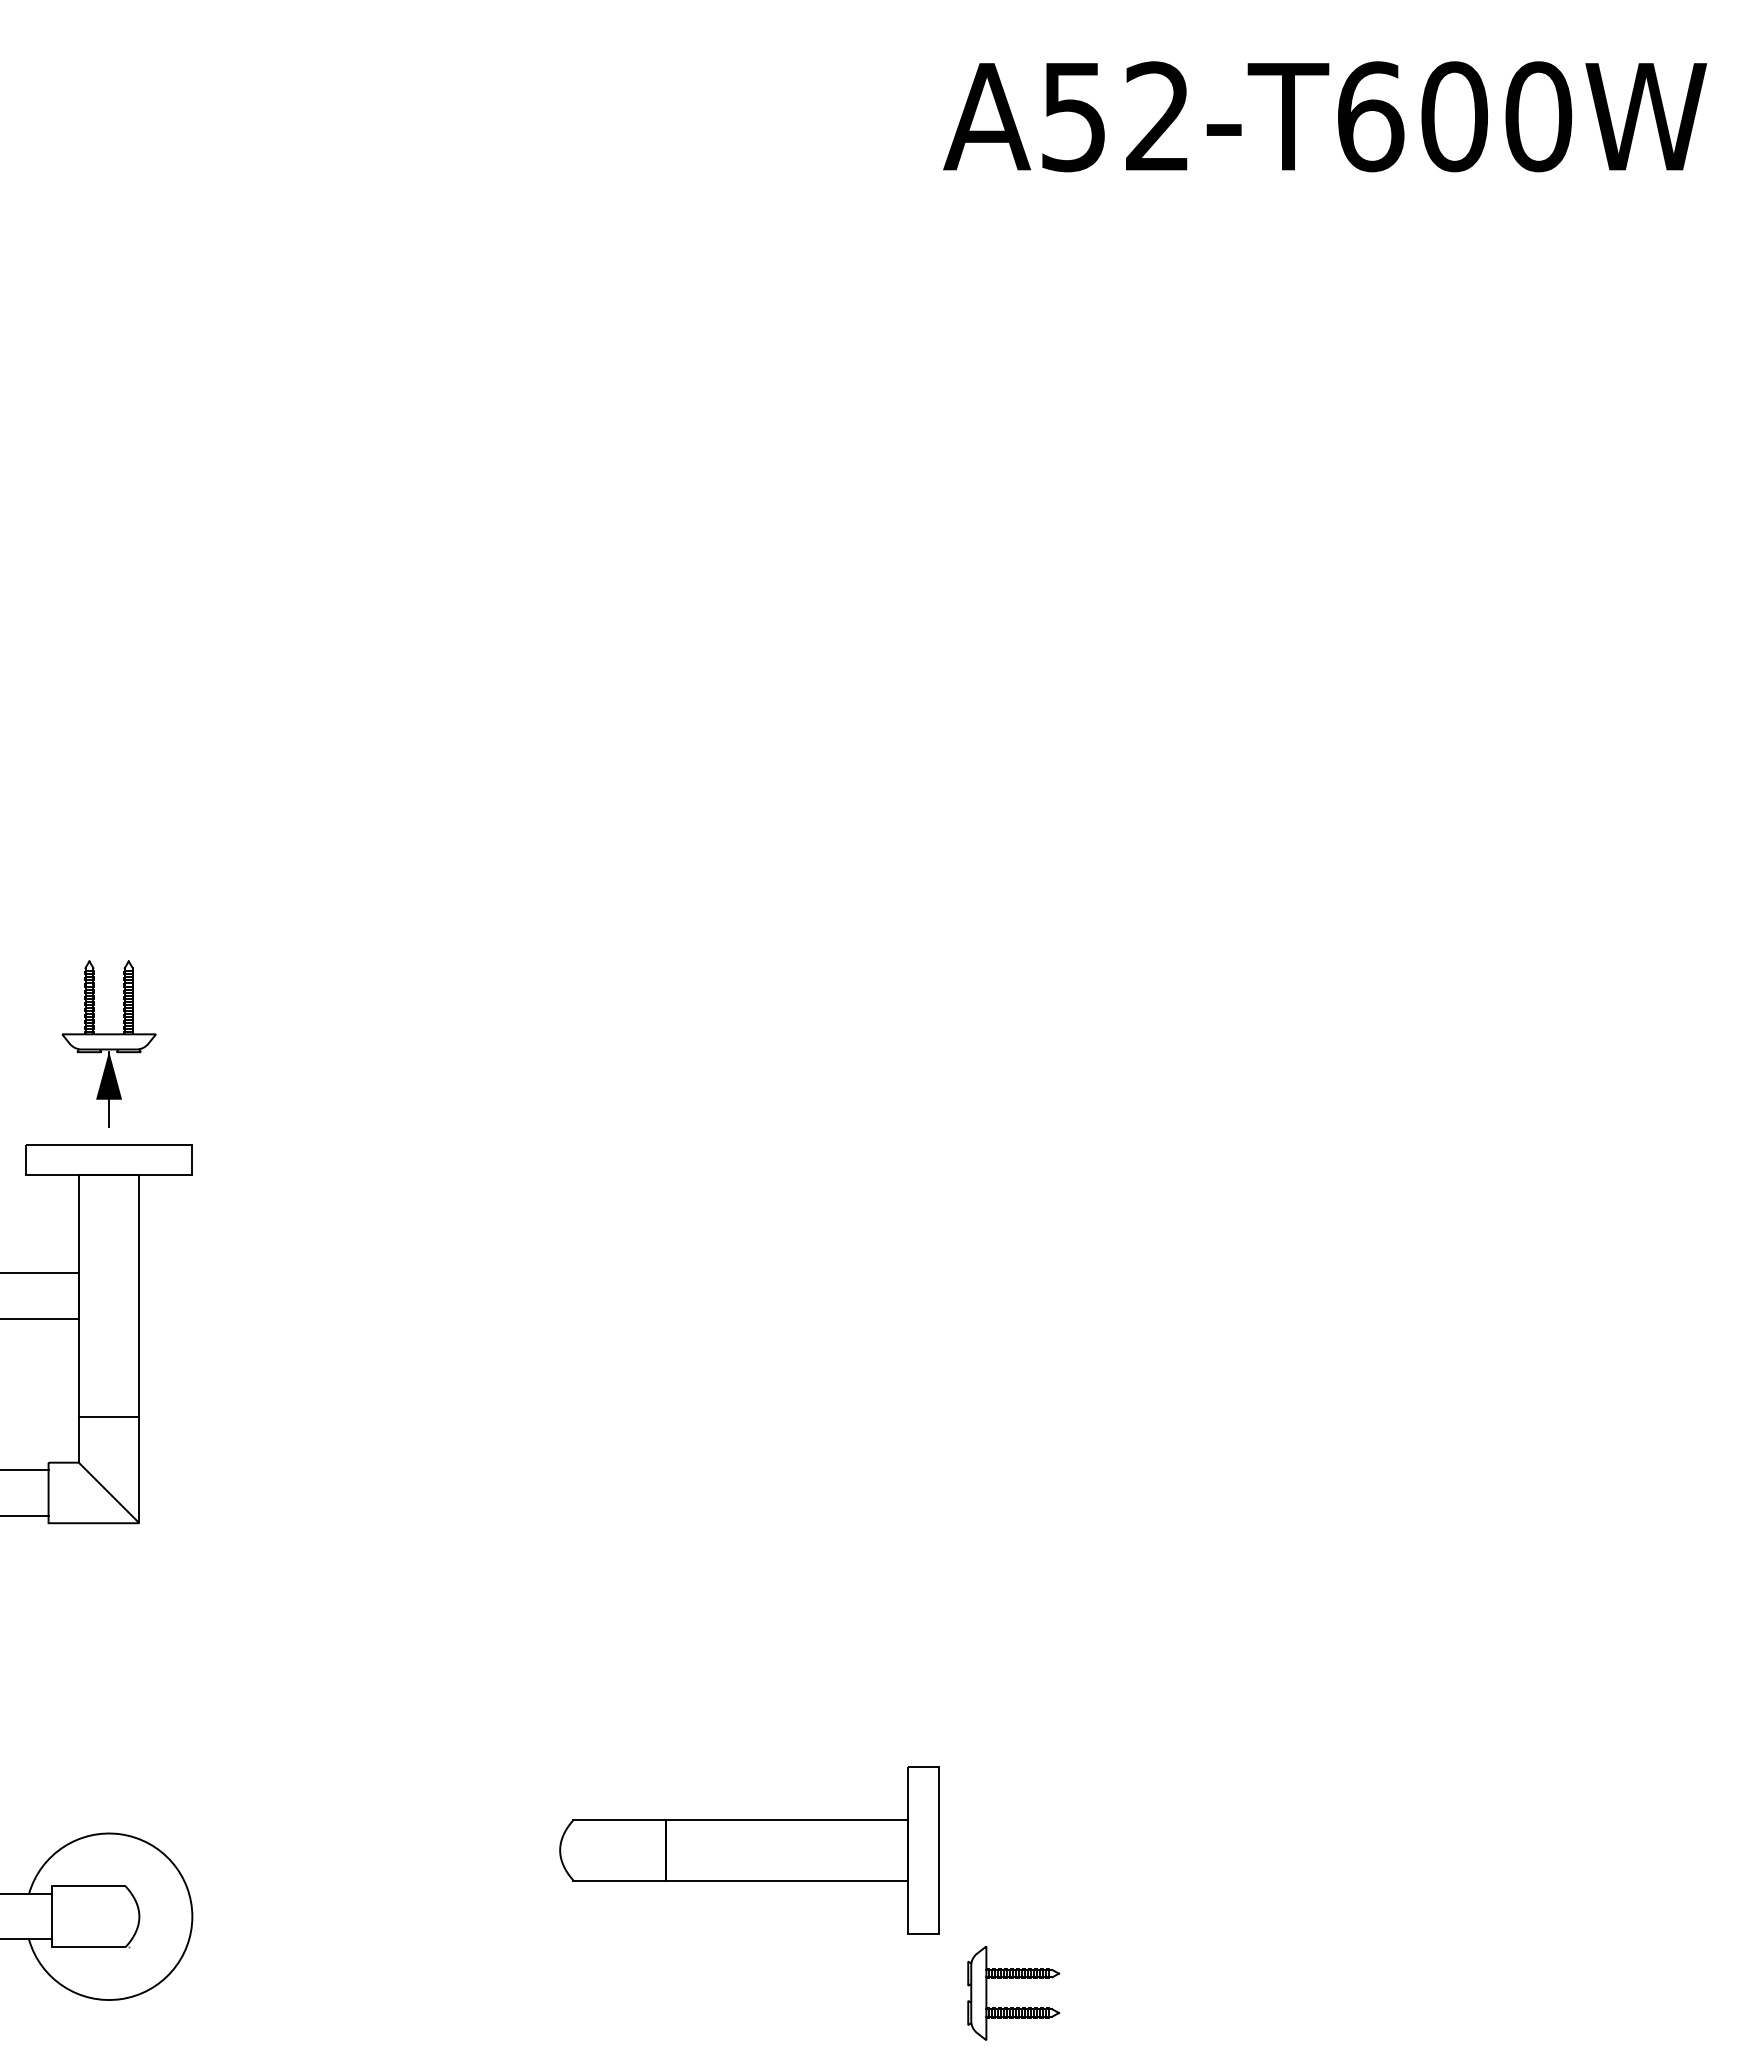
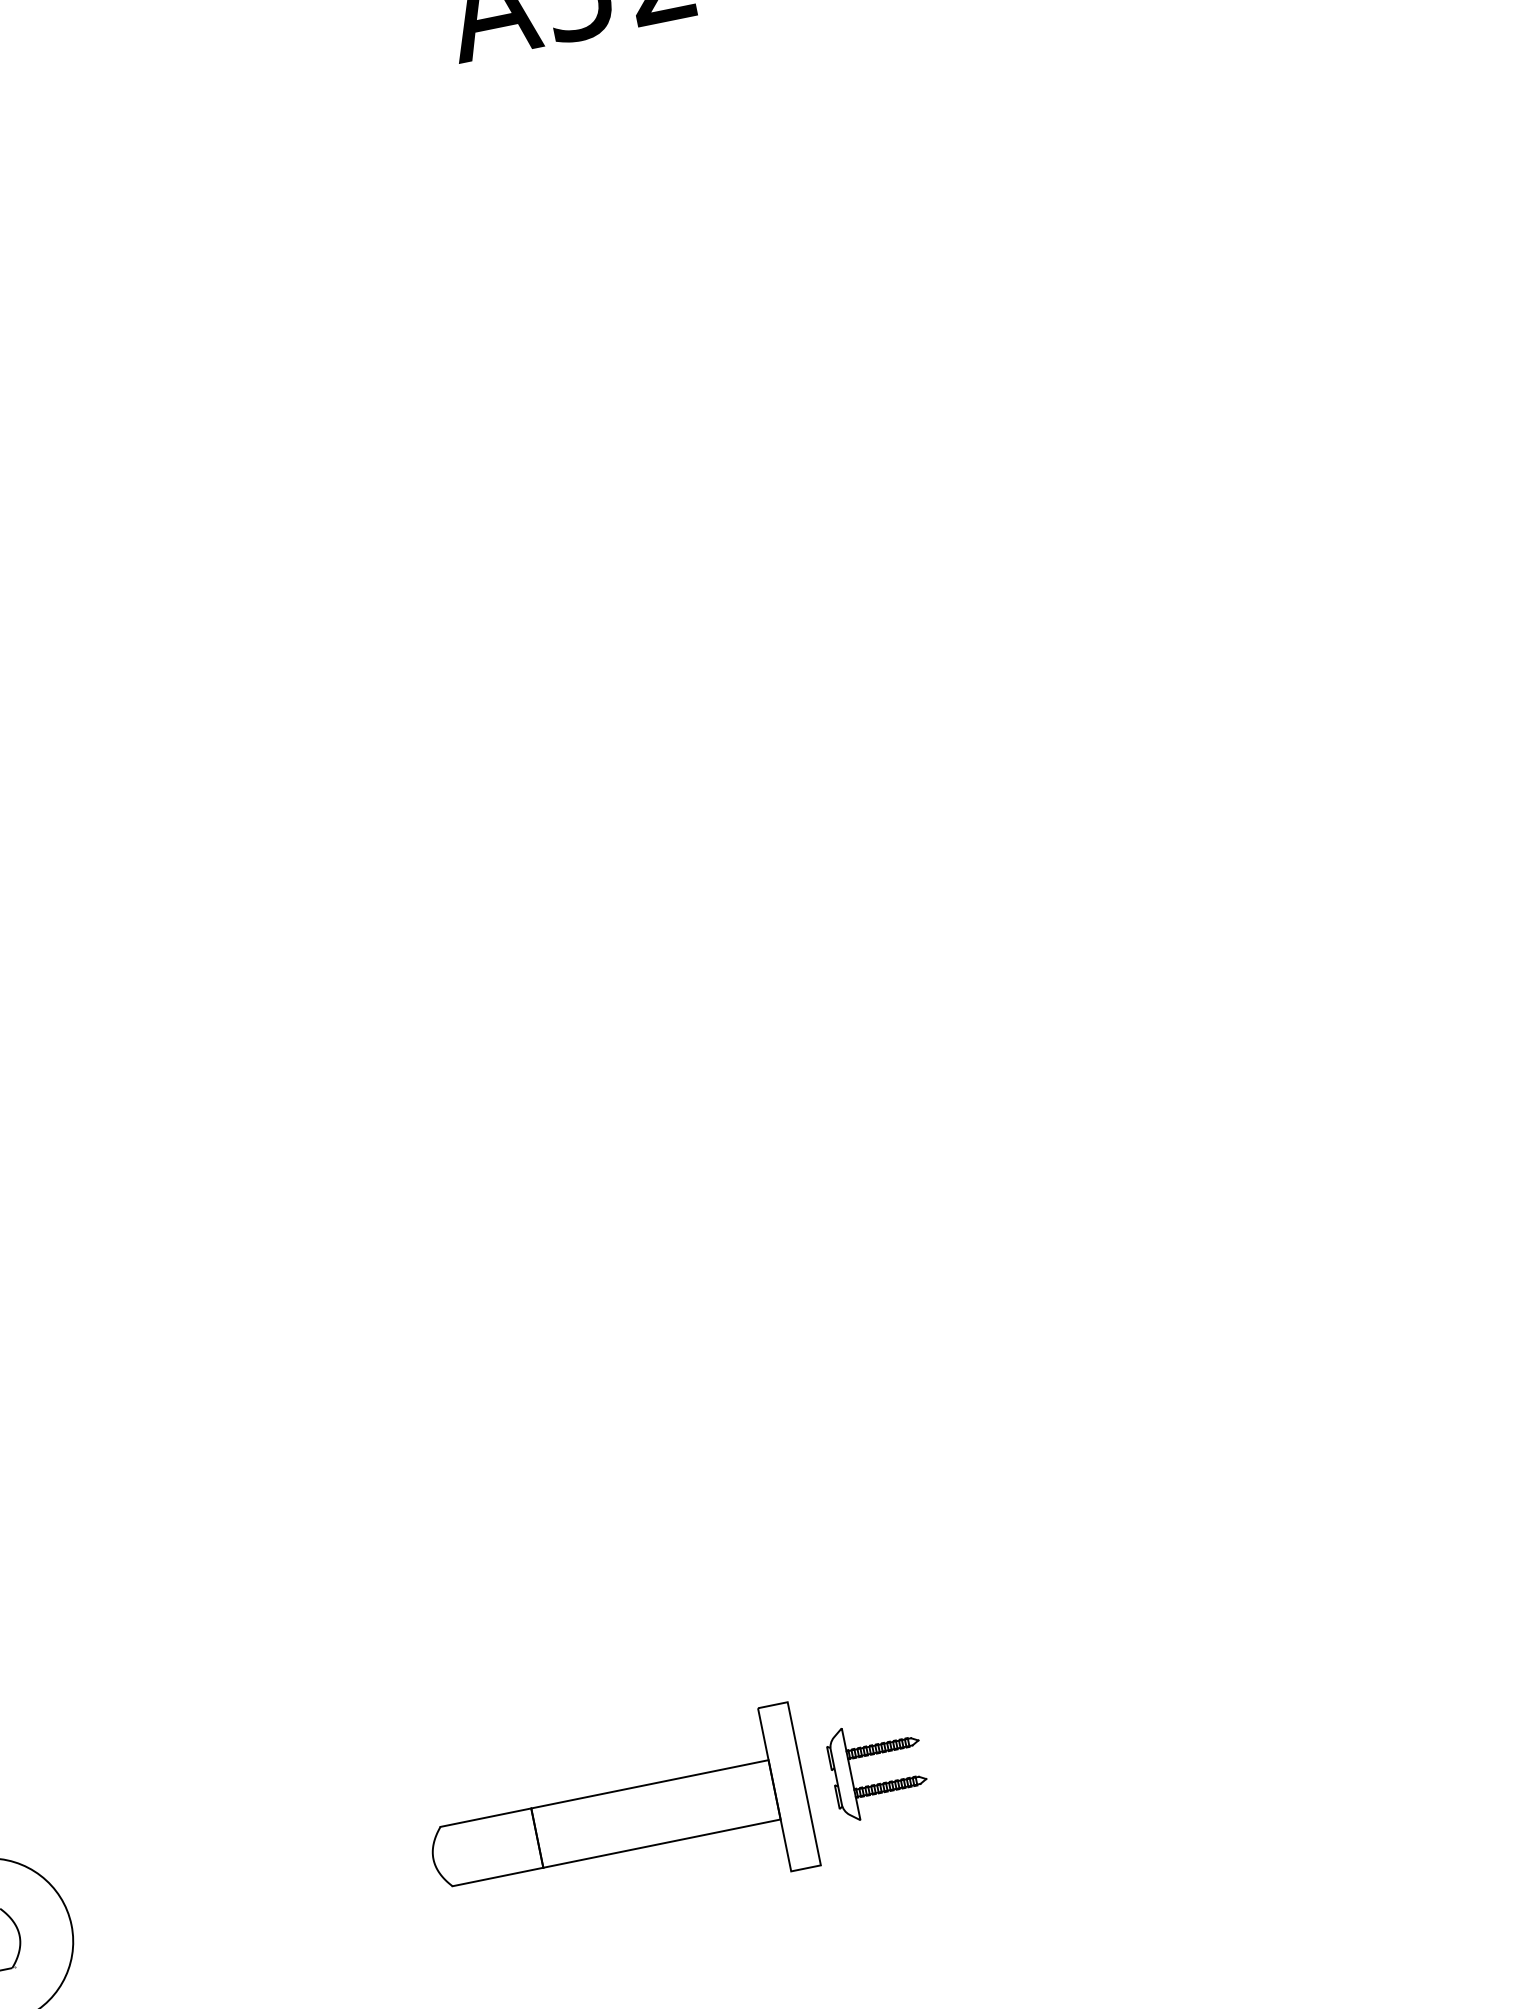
part: (749, 1850) -> (619, 1821), moved
part: (1013, 2007) -> (880, 1782), moved

